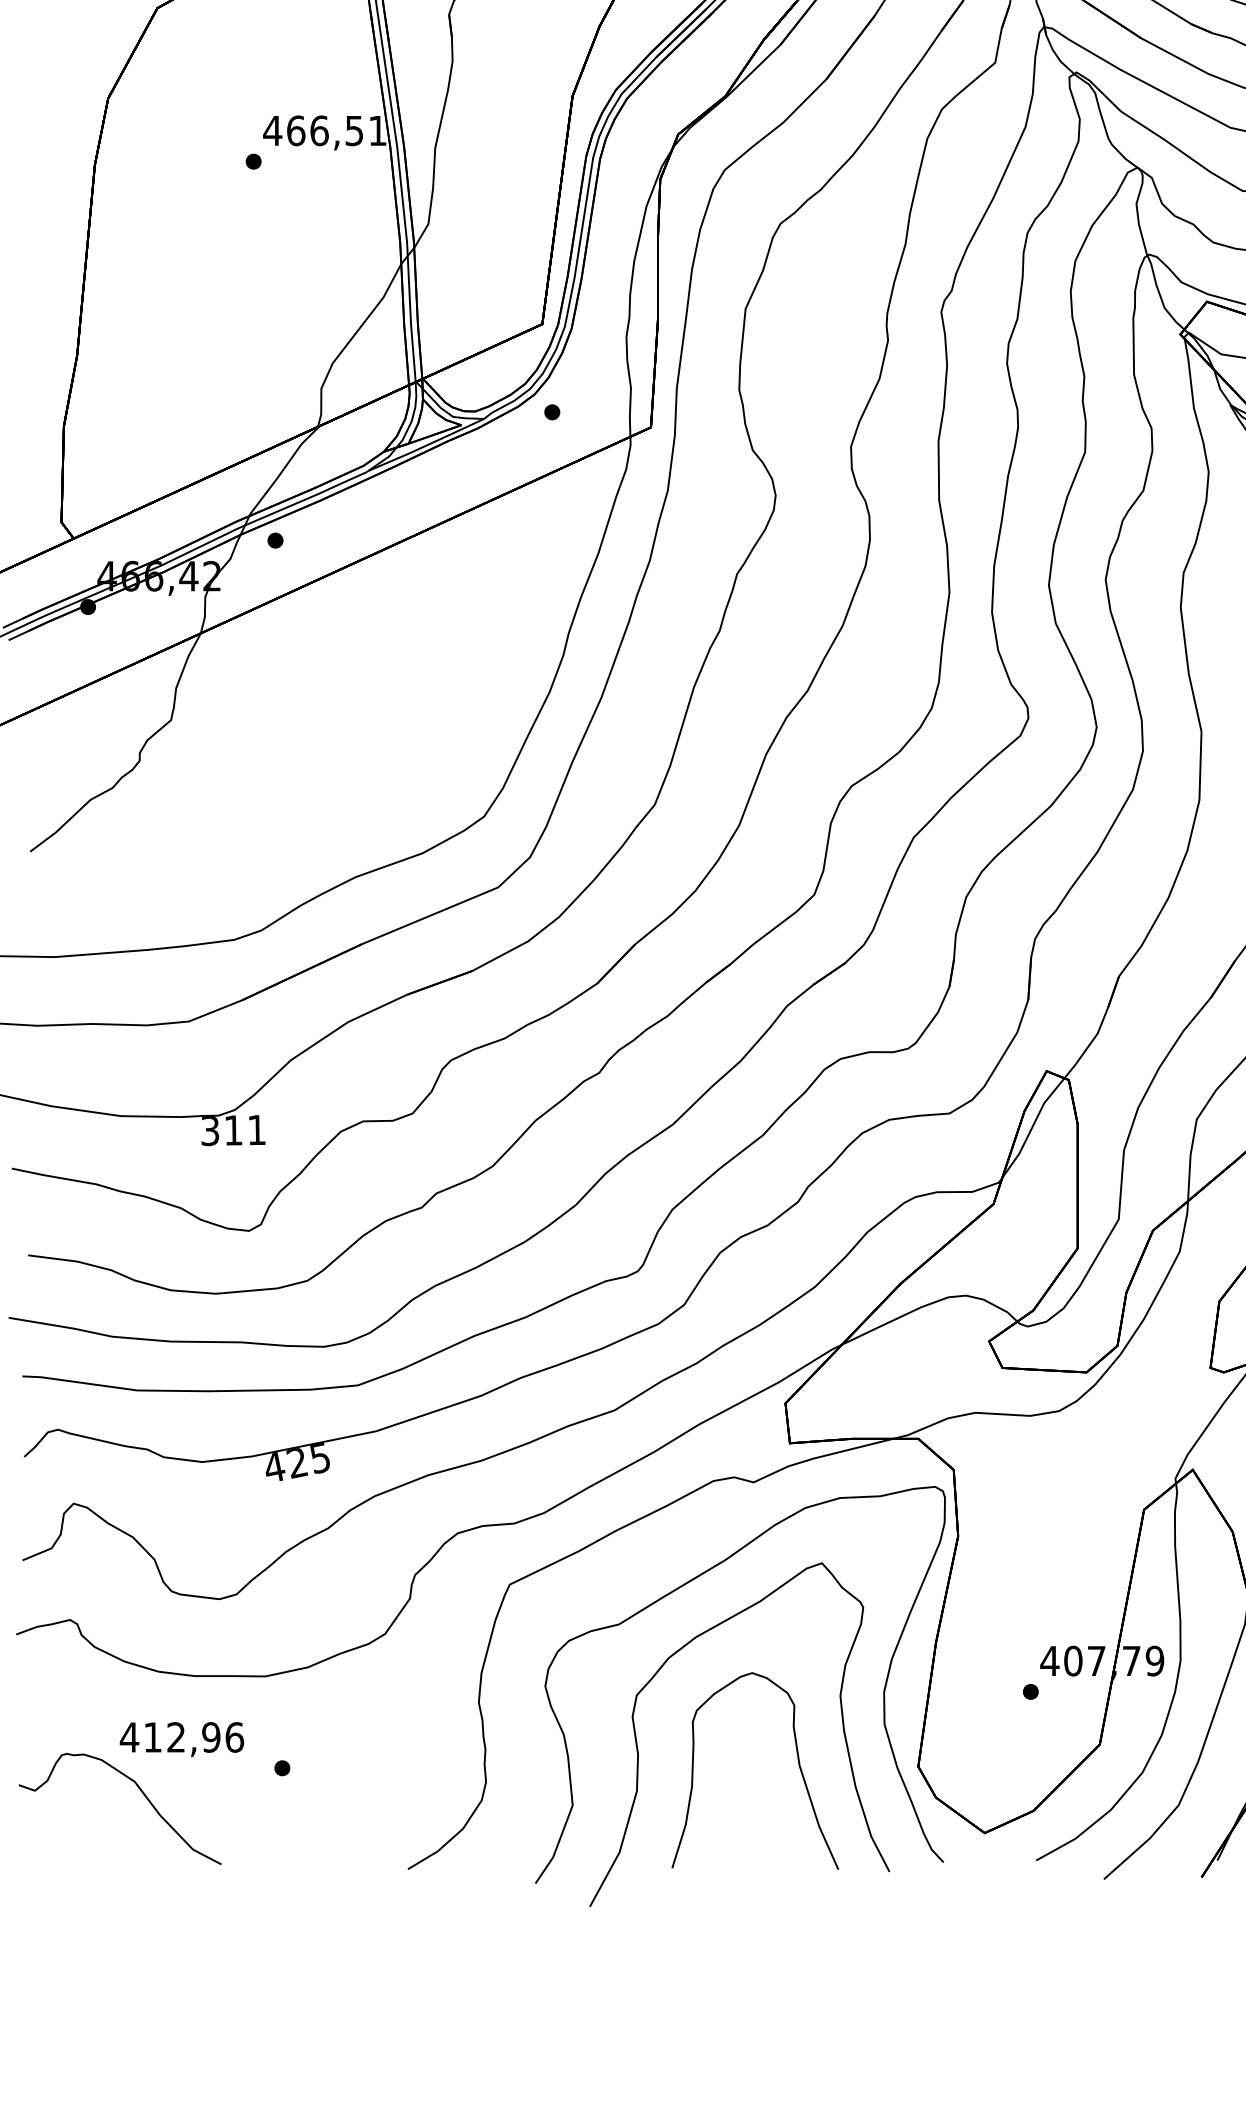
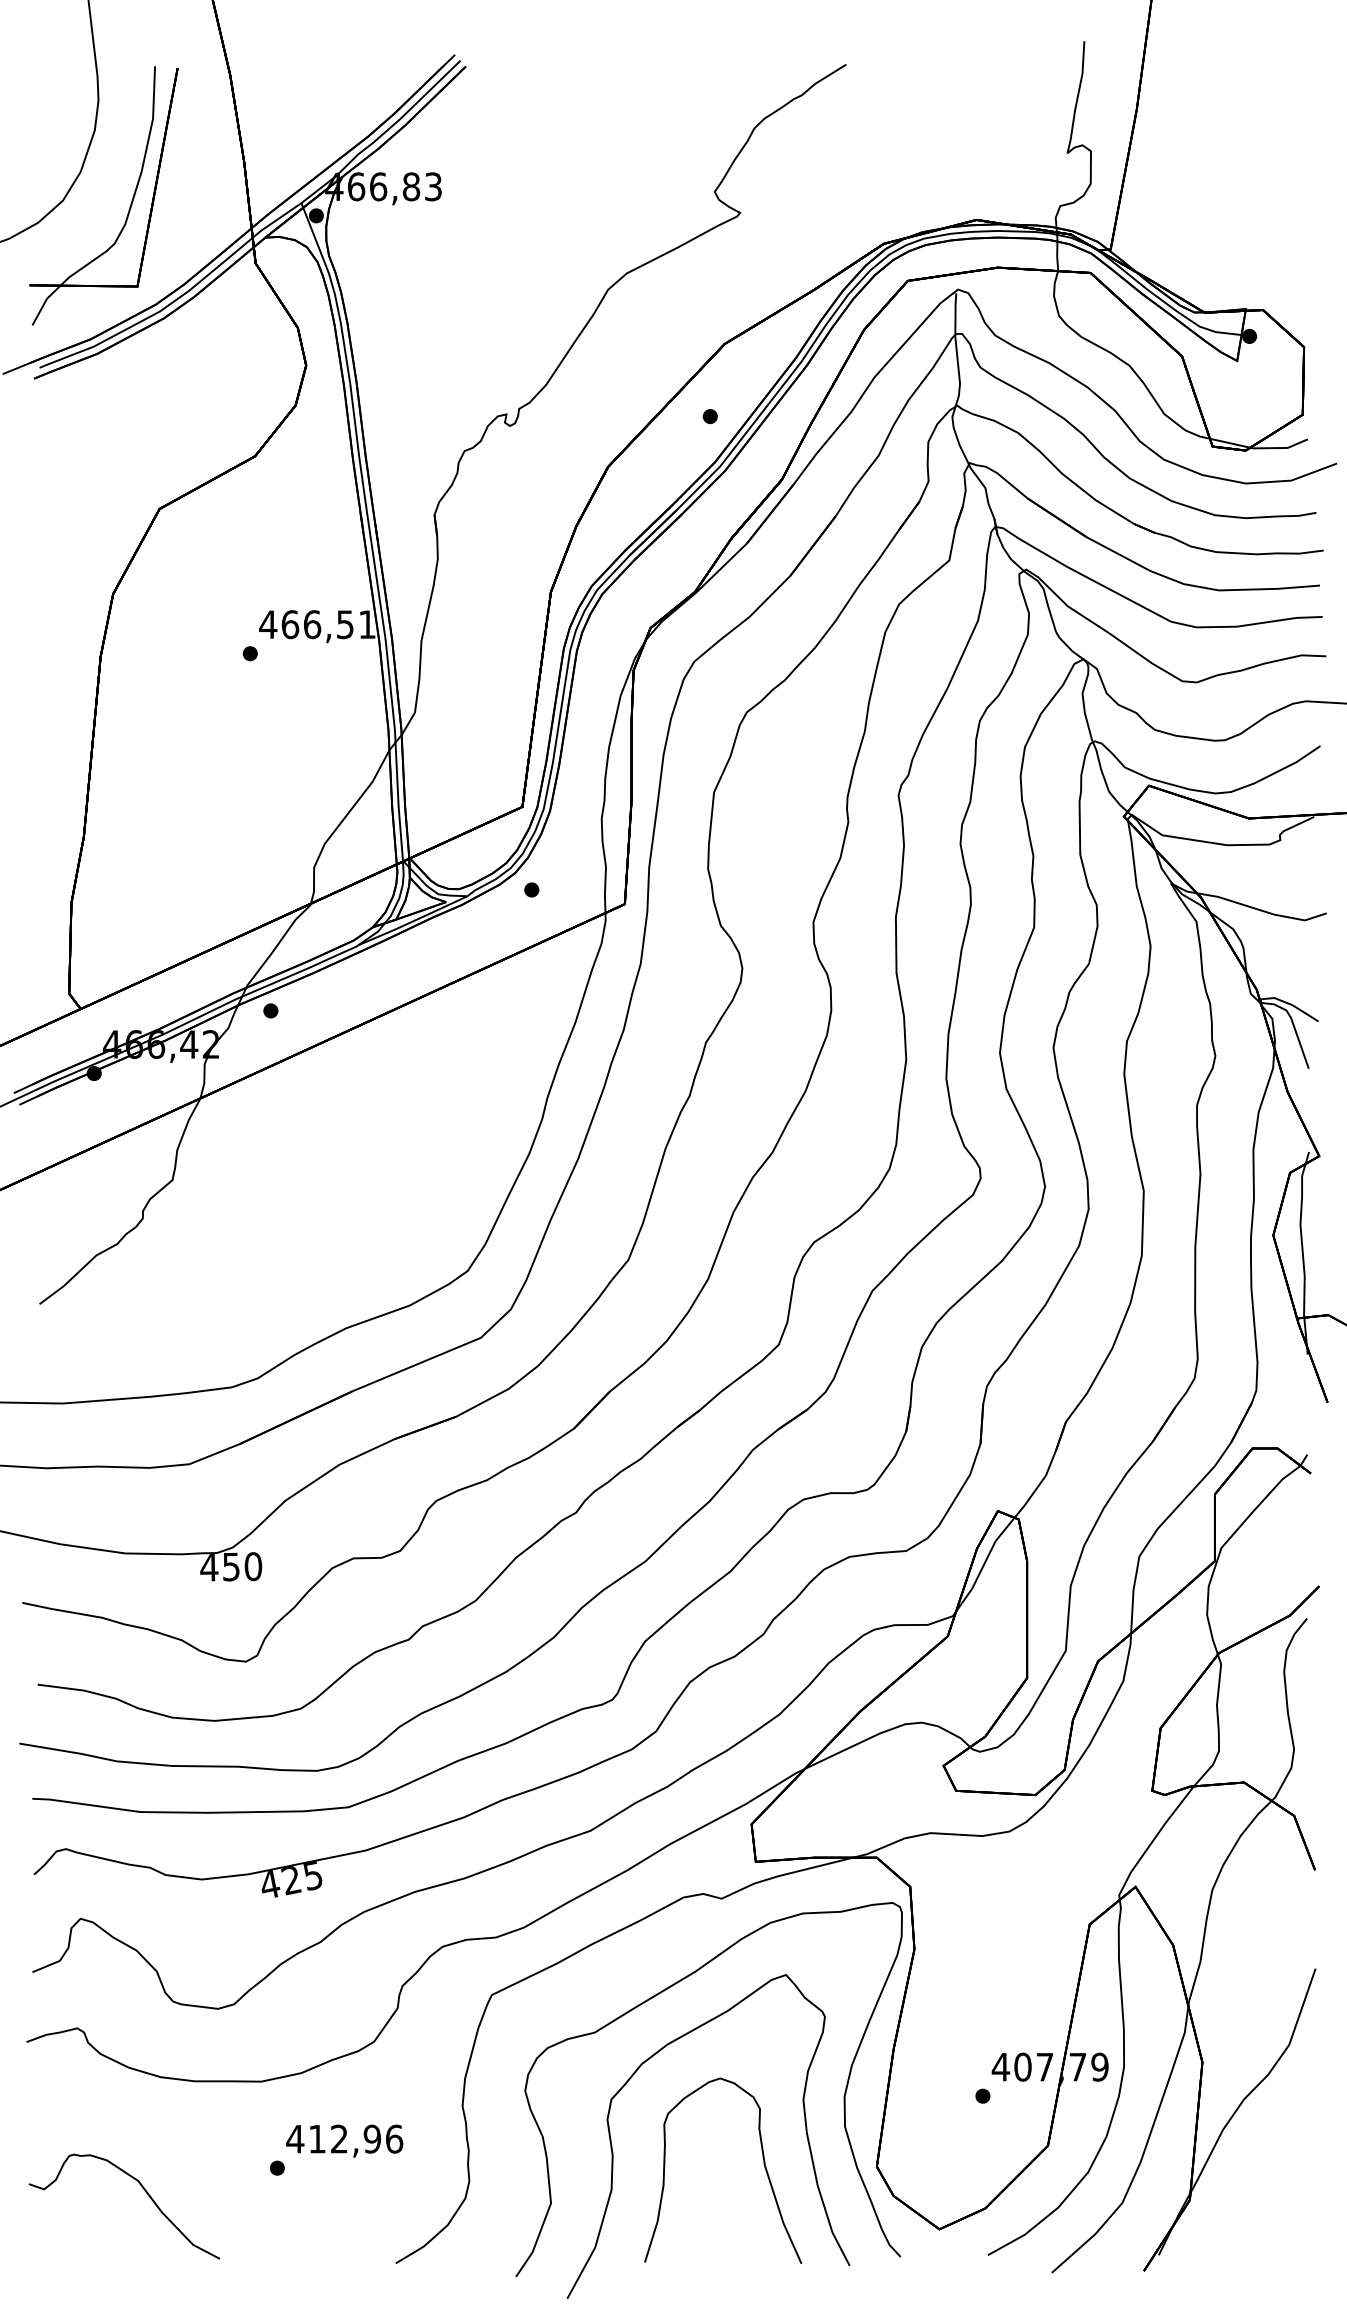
text: (233, 1129) -> (231, 1566), 311 -> 450
text: (181, 1738) -> (344, 2140), moved

